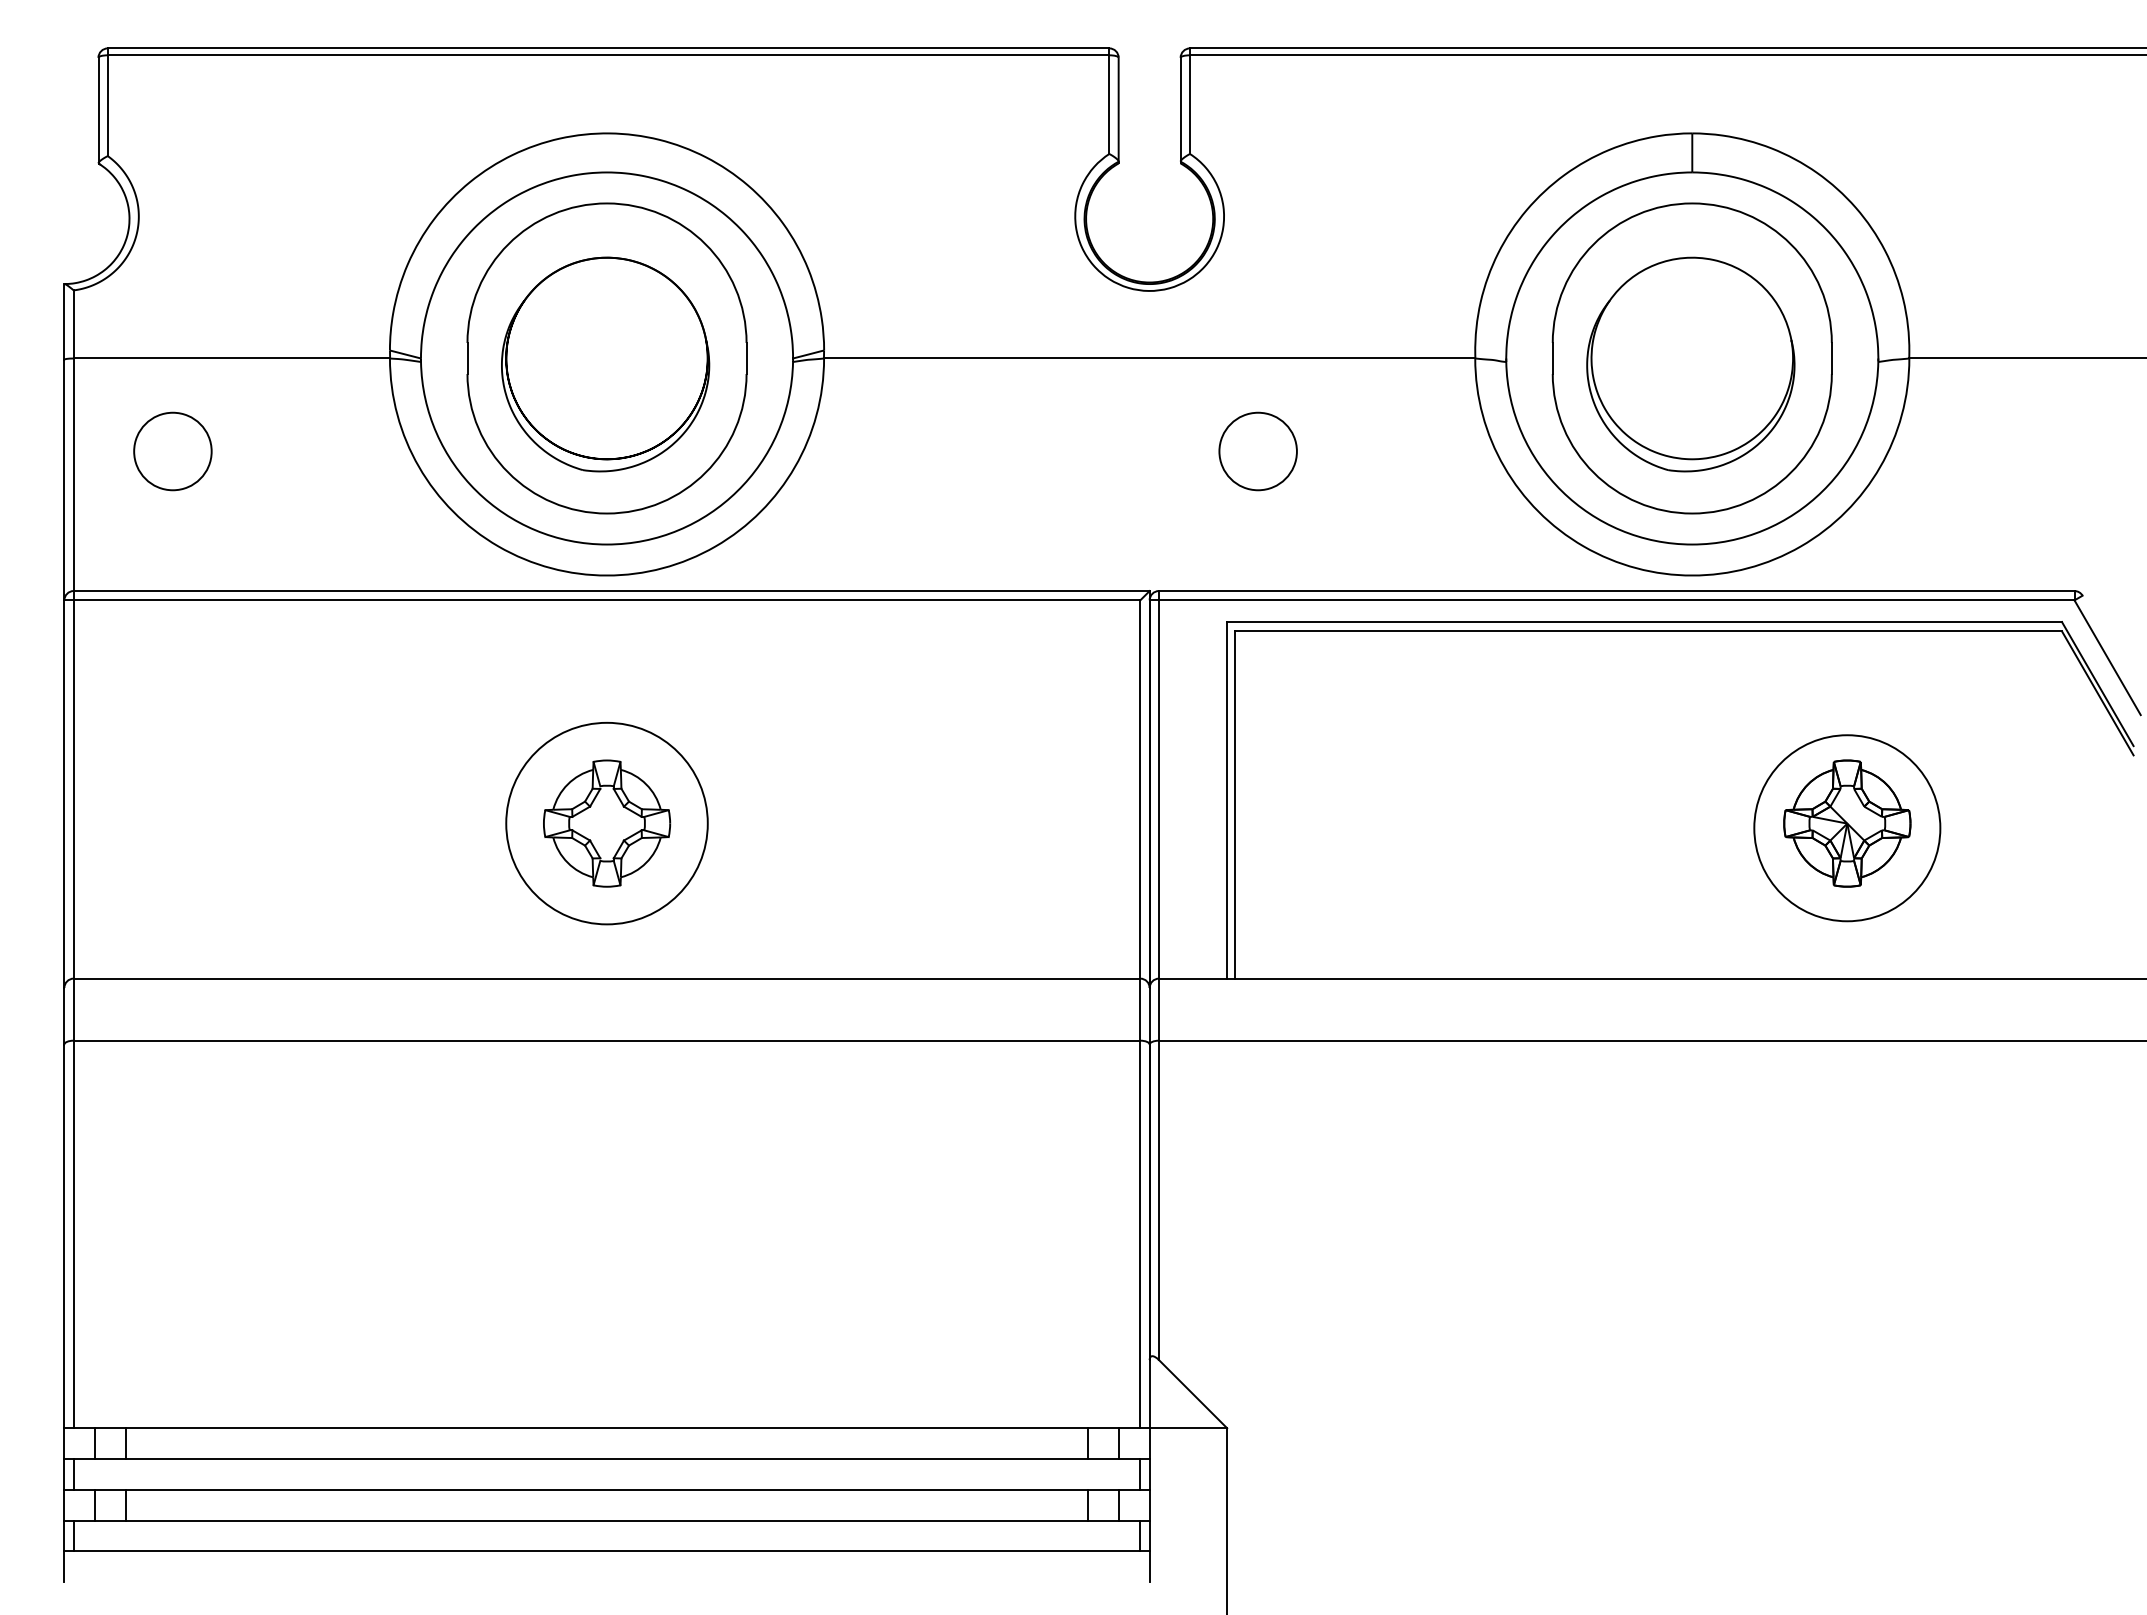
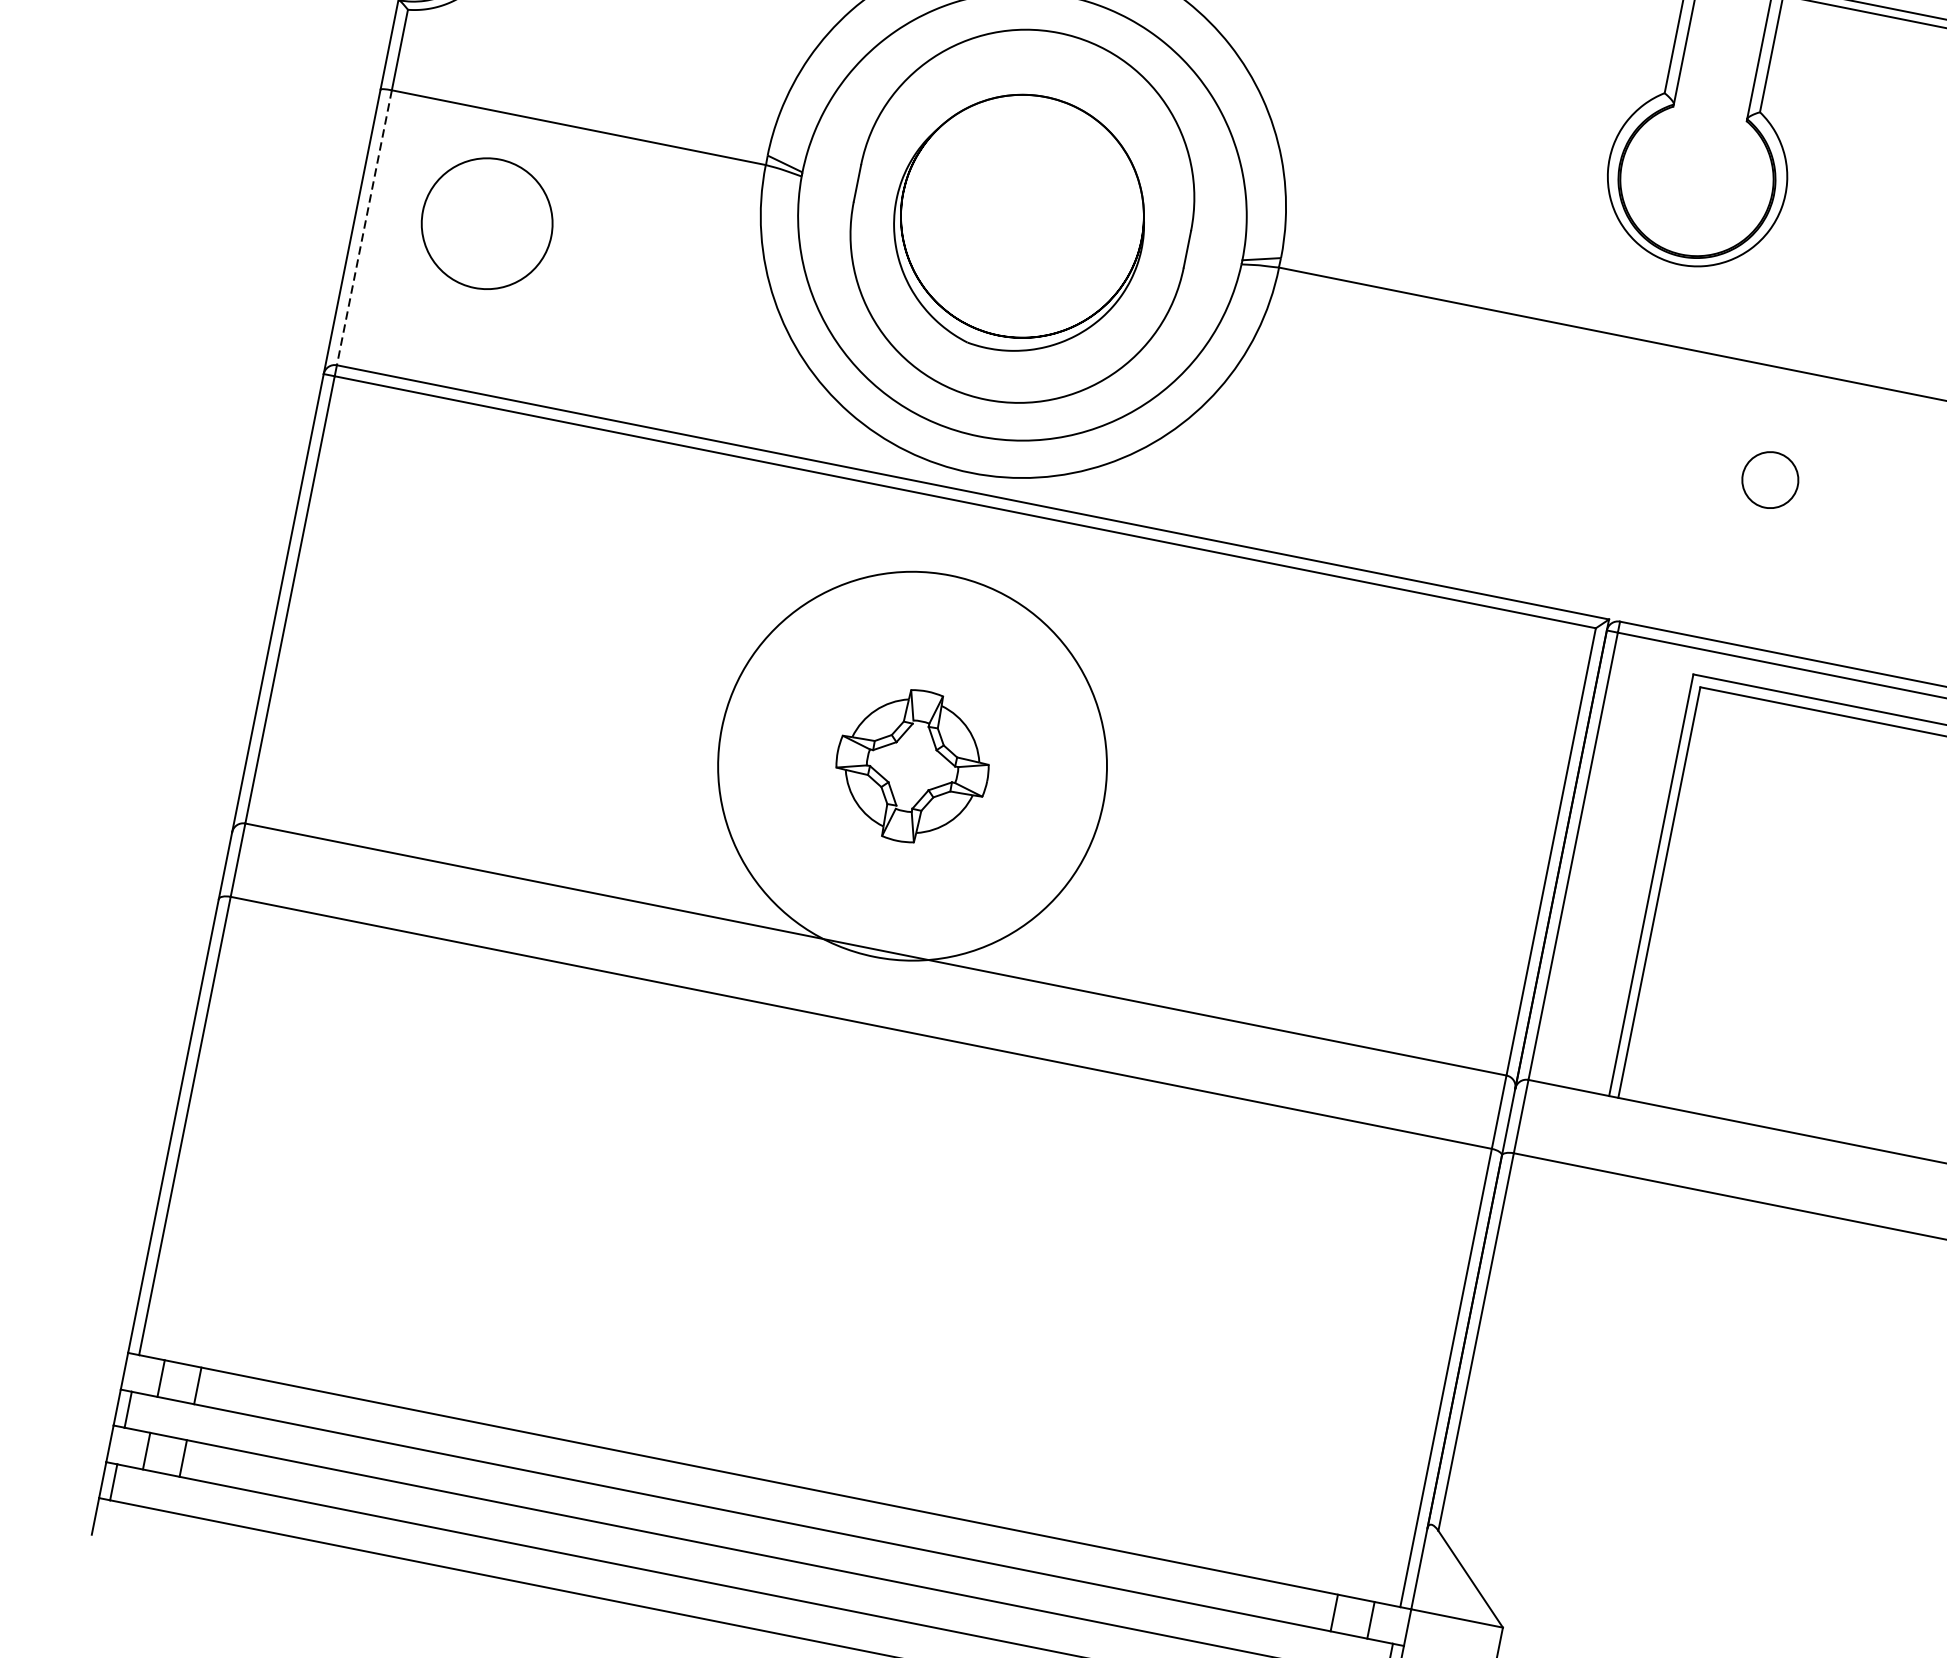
circle: (172, 451) -> (486, 223), size x1.4
circle: (1257, 451) -> (1769, 479), size x0.6
line: (73, 475) -> (364, 228), solid -> dashed
circle: (606, 823) -> (911, 765), size x1.6

